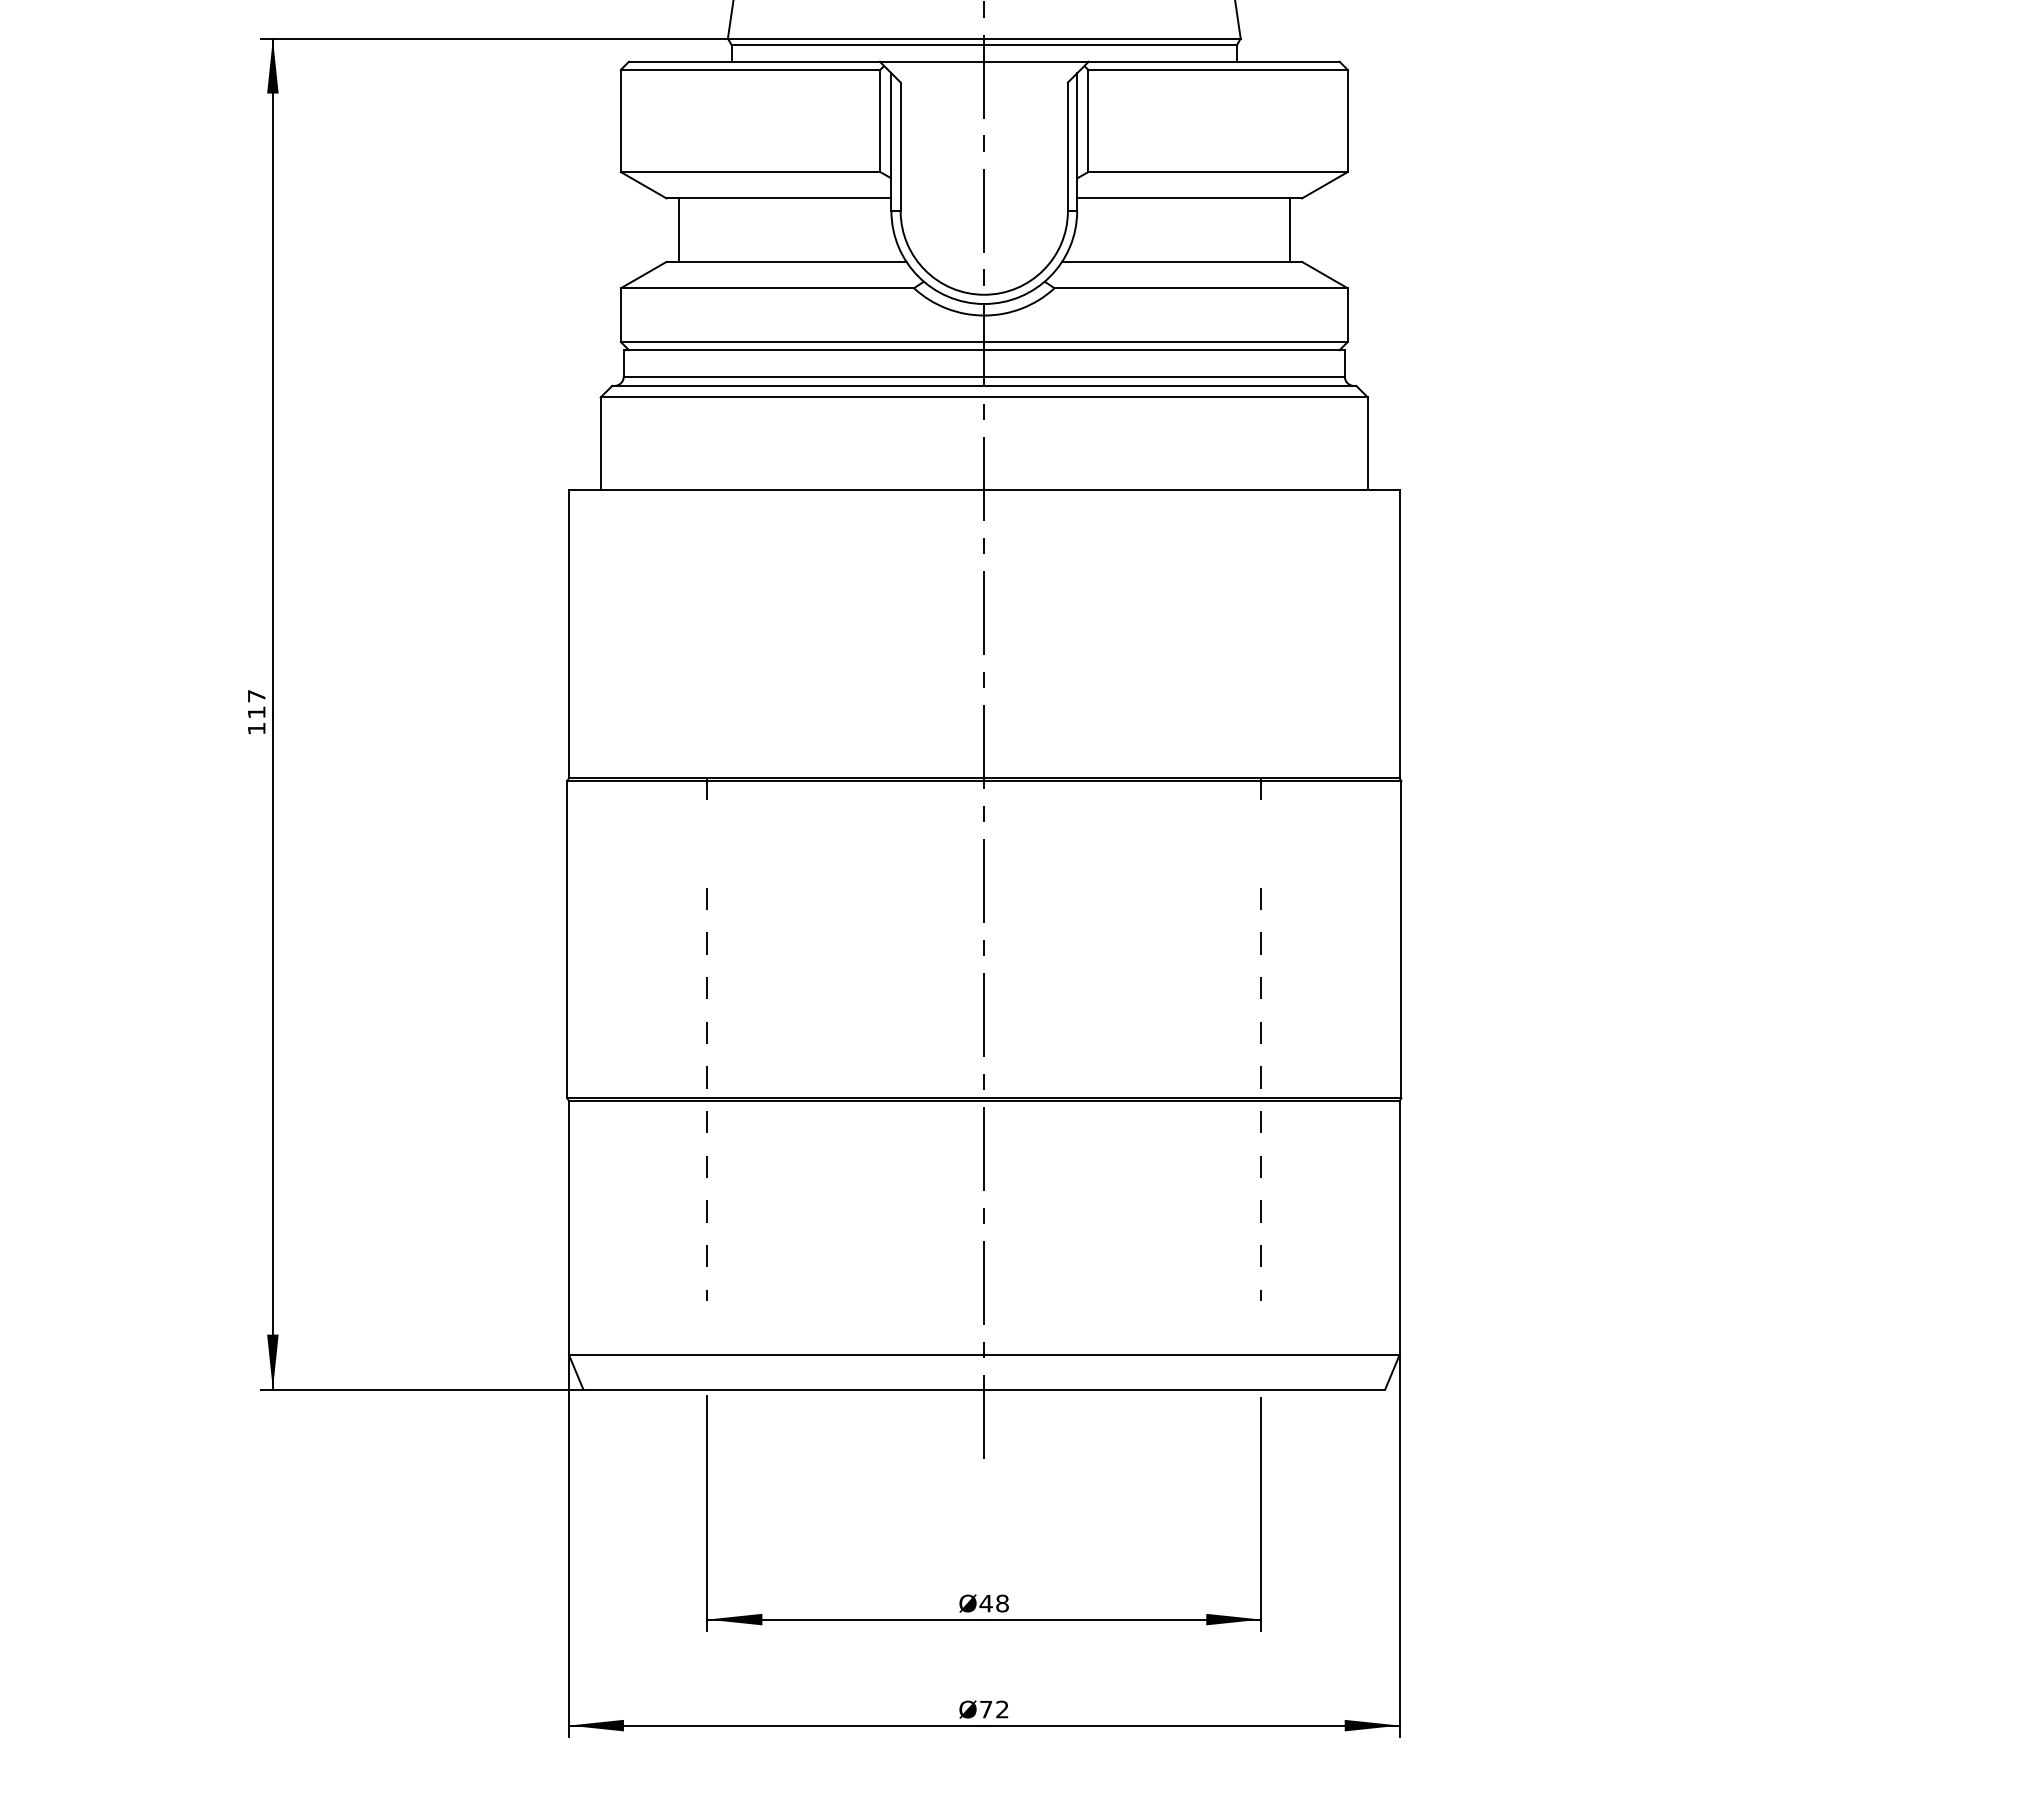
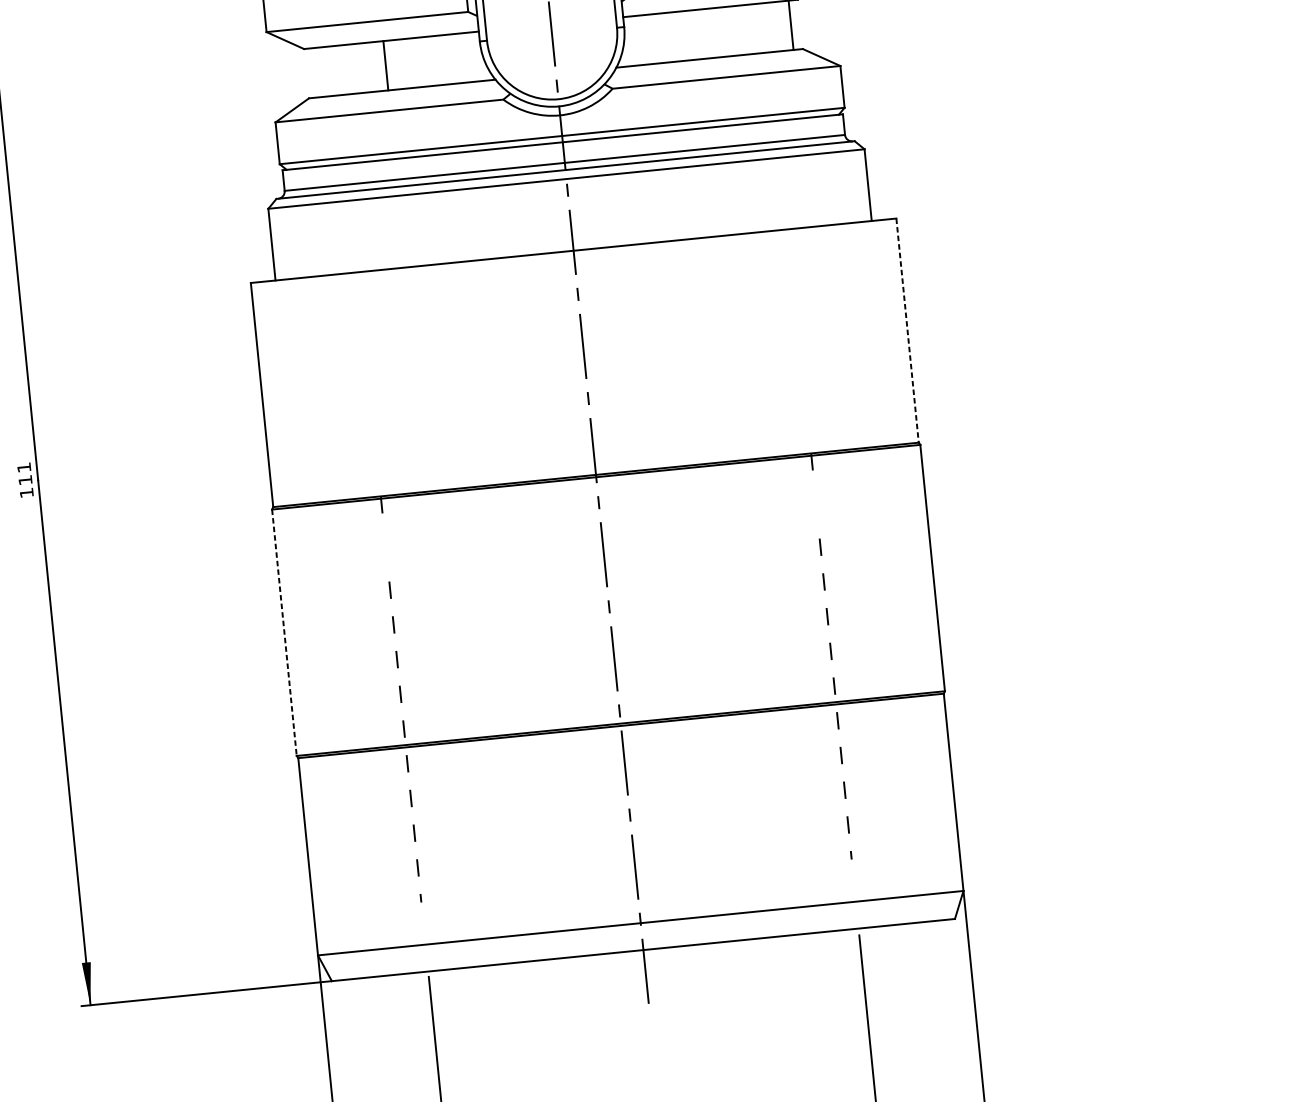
line: (678, 229) -> (385, 65), moved
line: (1399, 634) -> (907, 331), solid -> dashed
text: (256, 696) -> (24, 467), 117 -> 111
line: (567, 939) -> (284, 632), solid -> dashed

